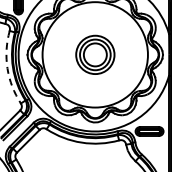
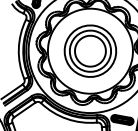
part: (95, 54) -> (90, 50), size x1.67
arc: (7, 68) -> (18, 49), dashed -> solid

